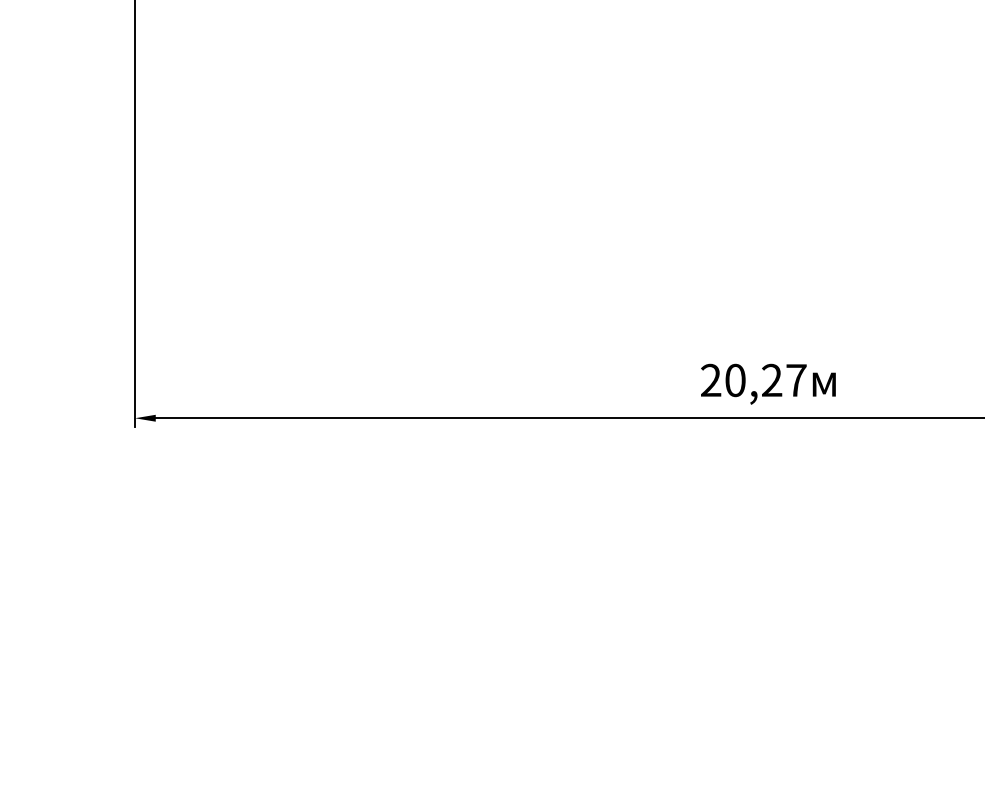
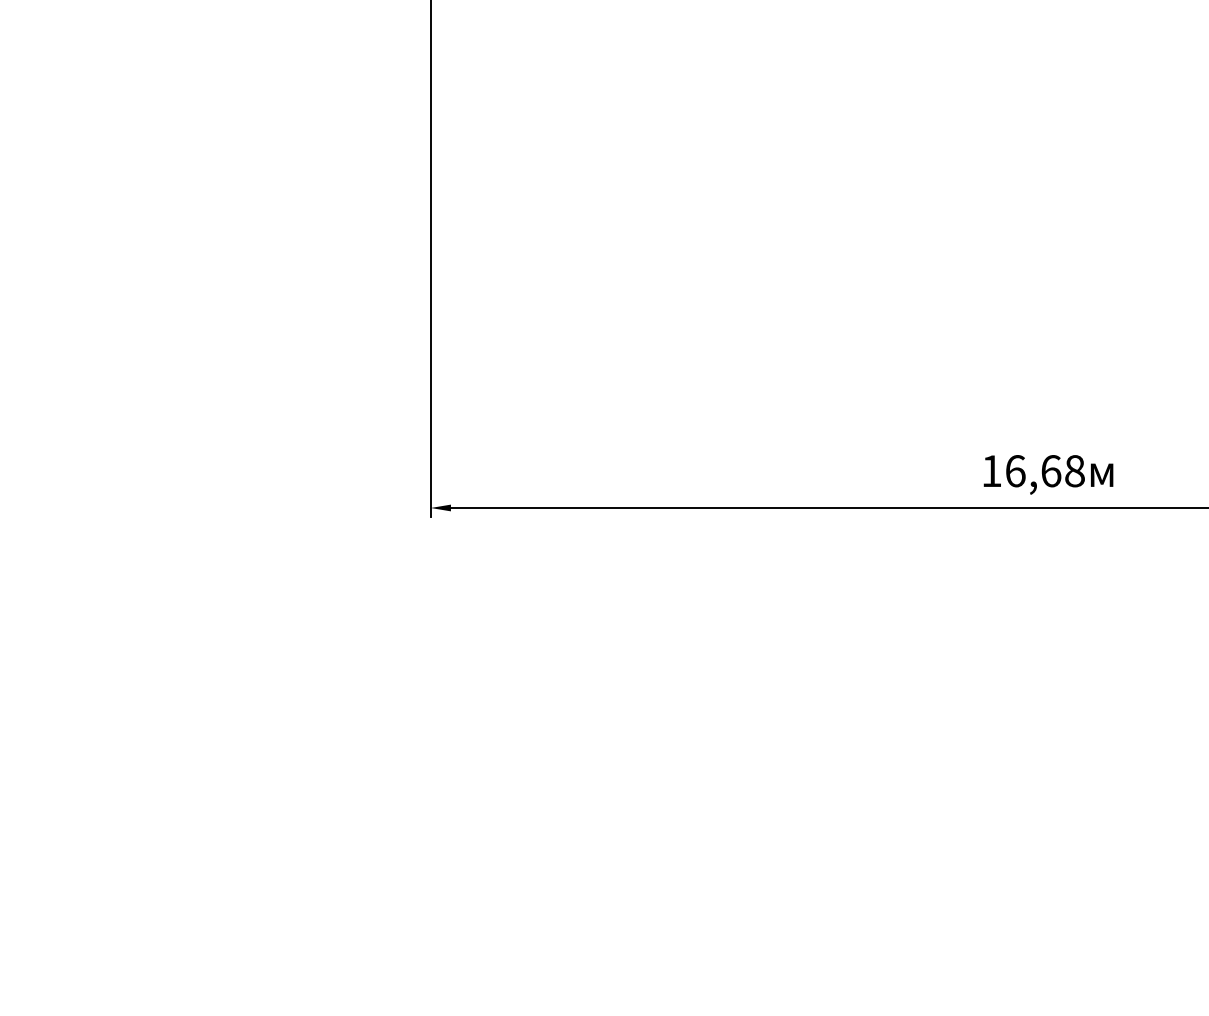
text: (753, 380) -> (1033, 471), 20,27 -> 16,68

